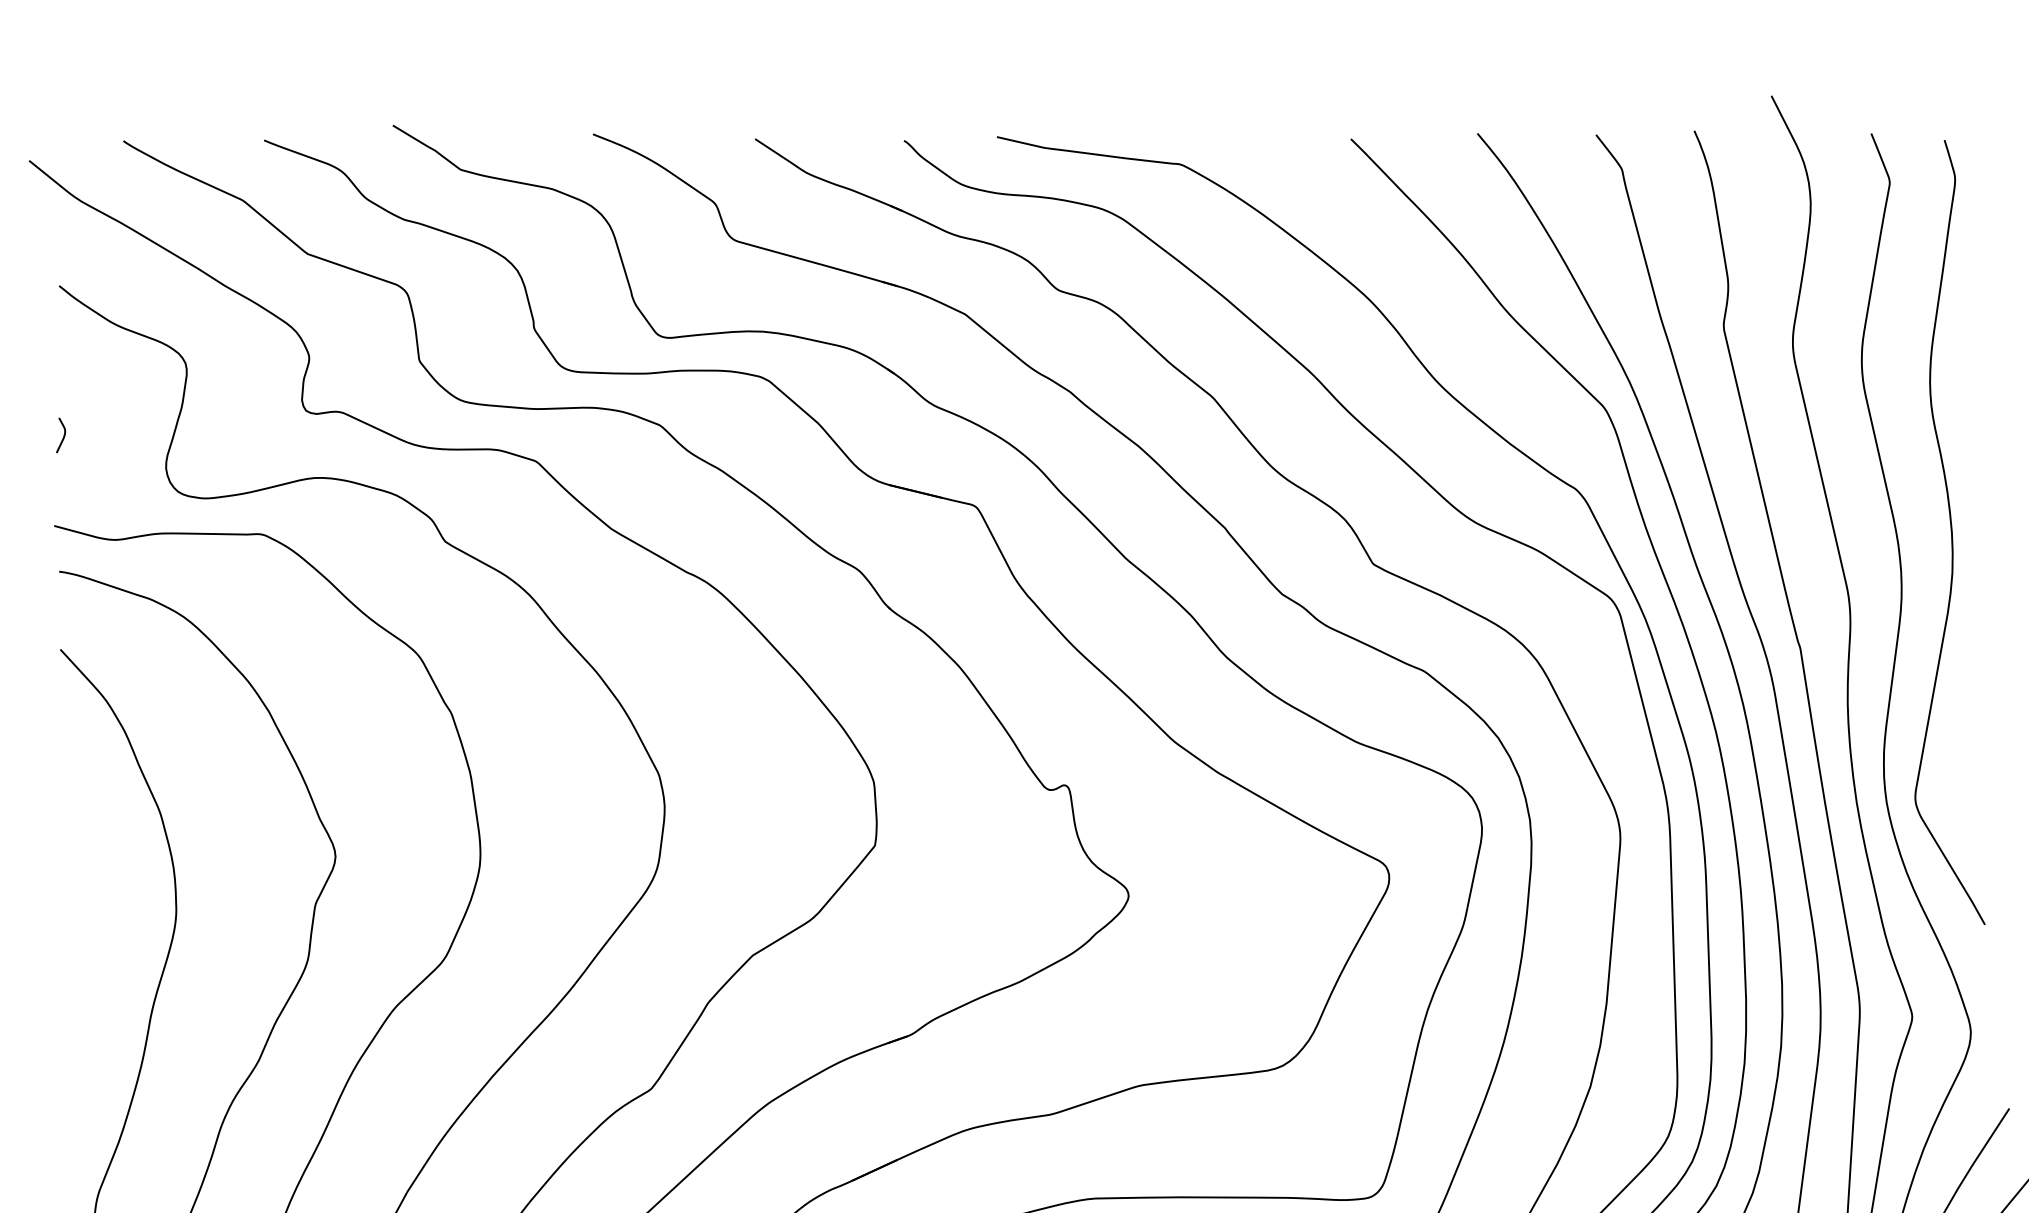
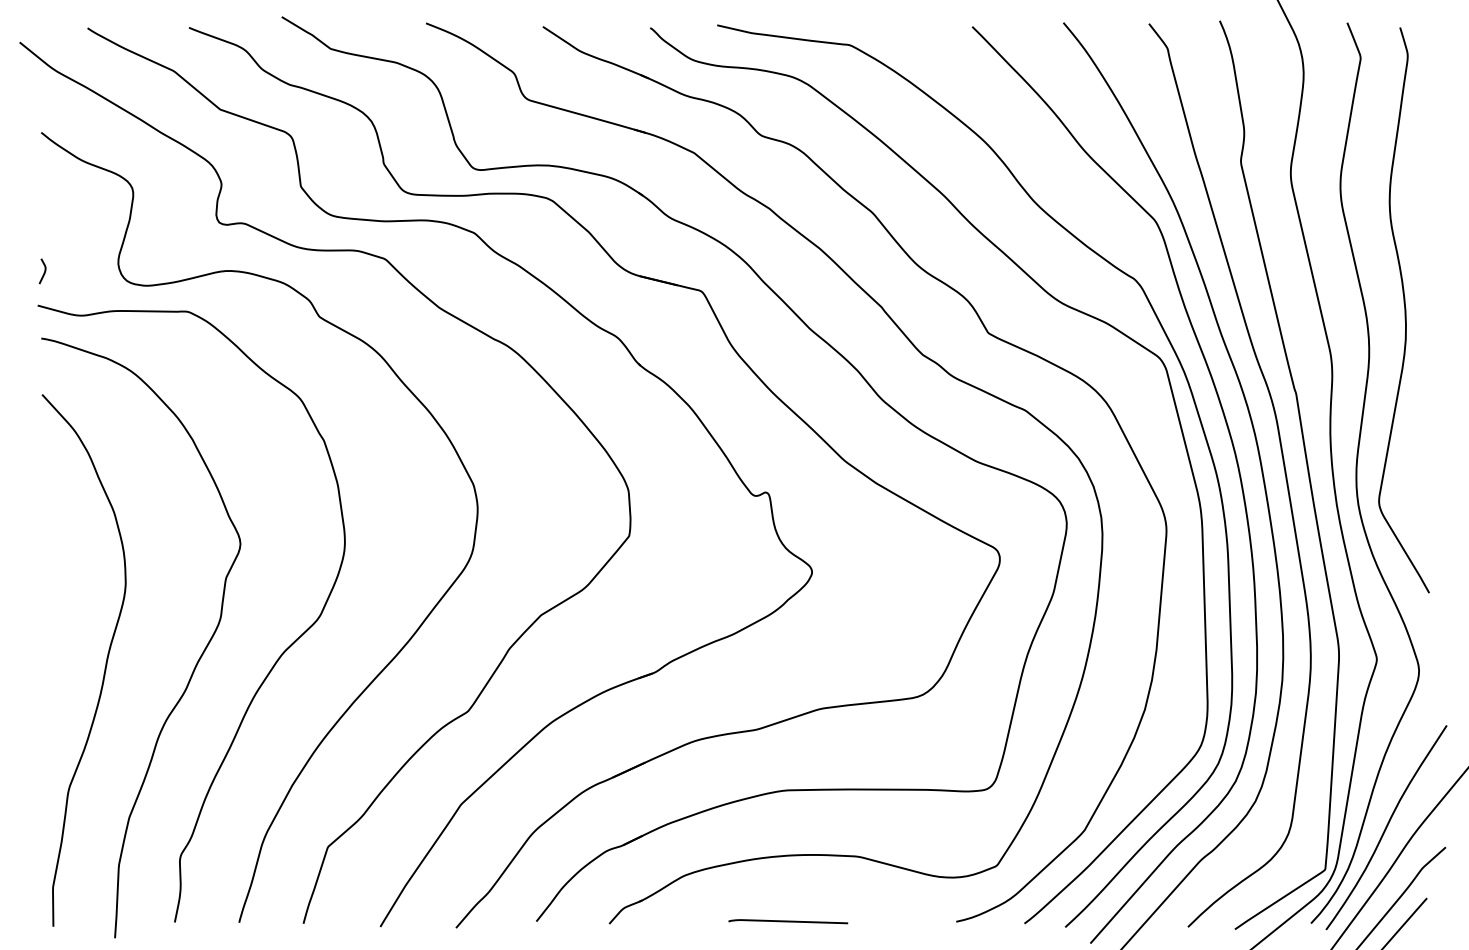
curve: (62, 437) -> (43, 272), moved

